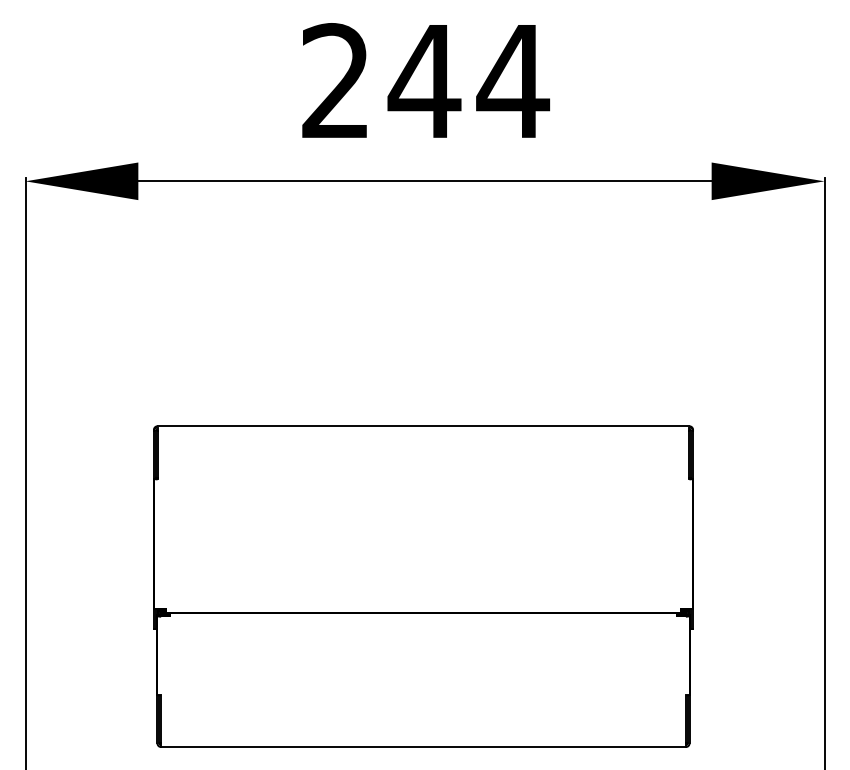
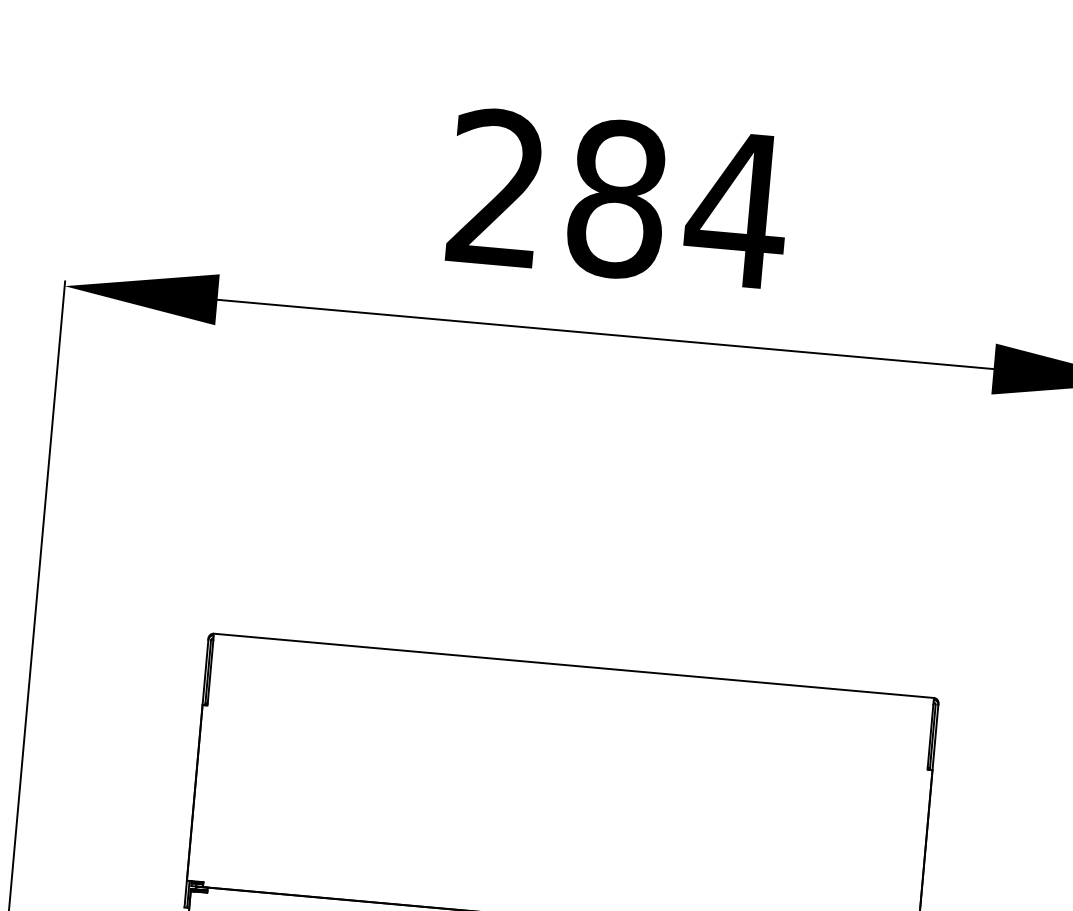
text: (424, 81) -> (616, 199), 244 -> 284

